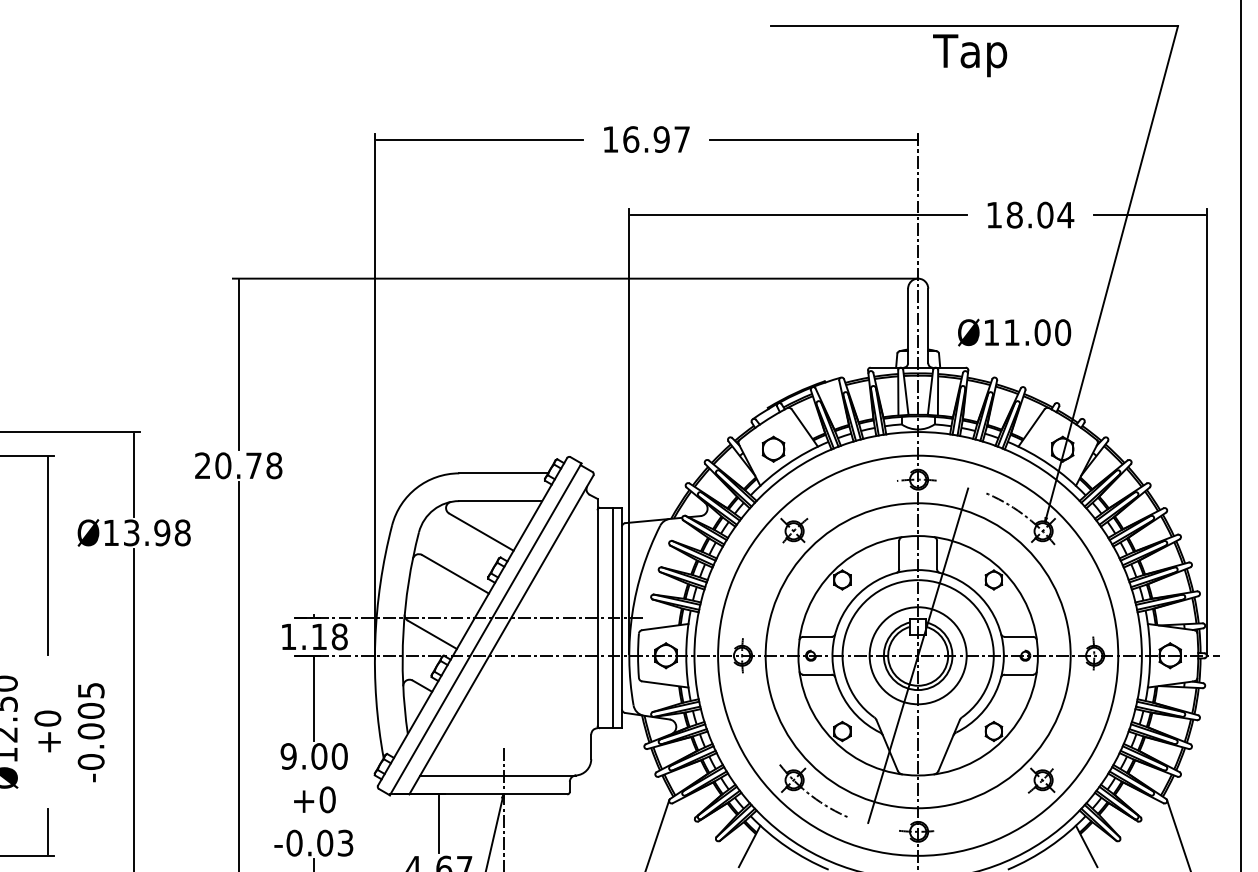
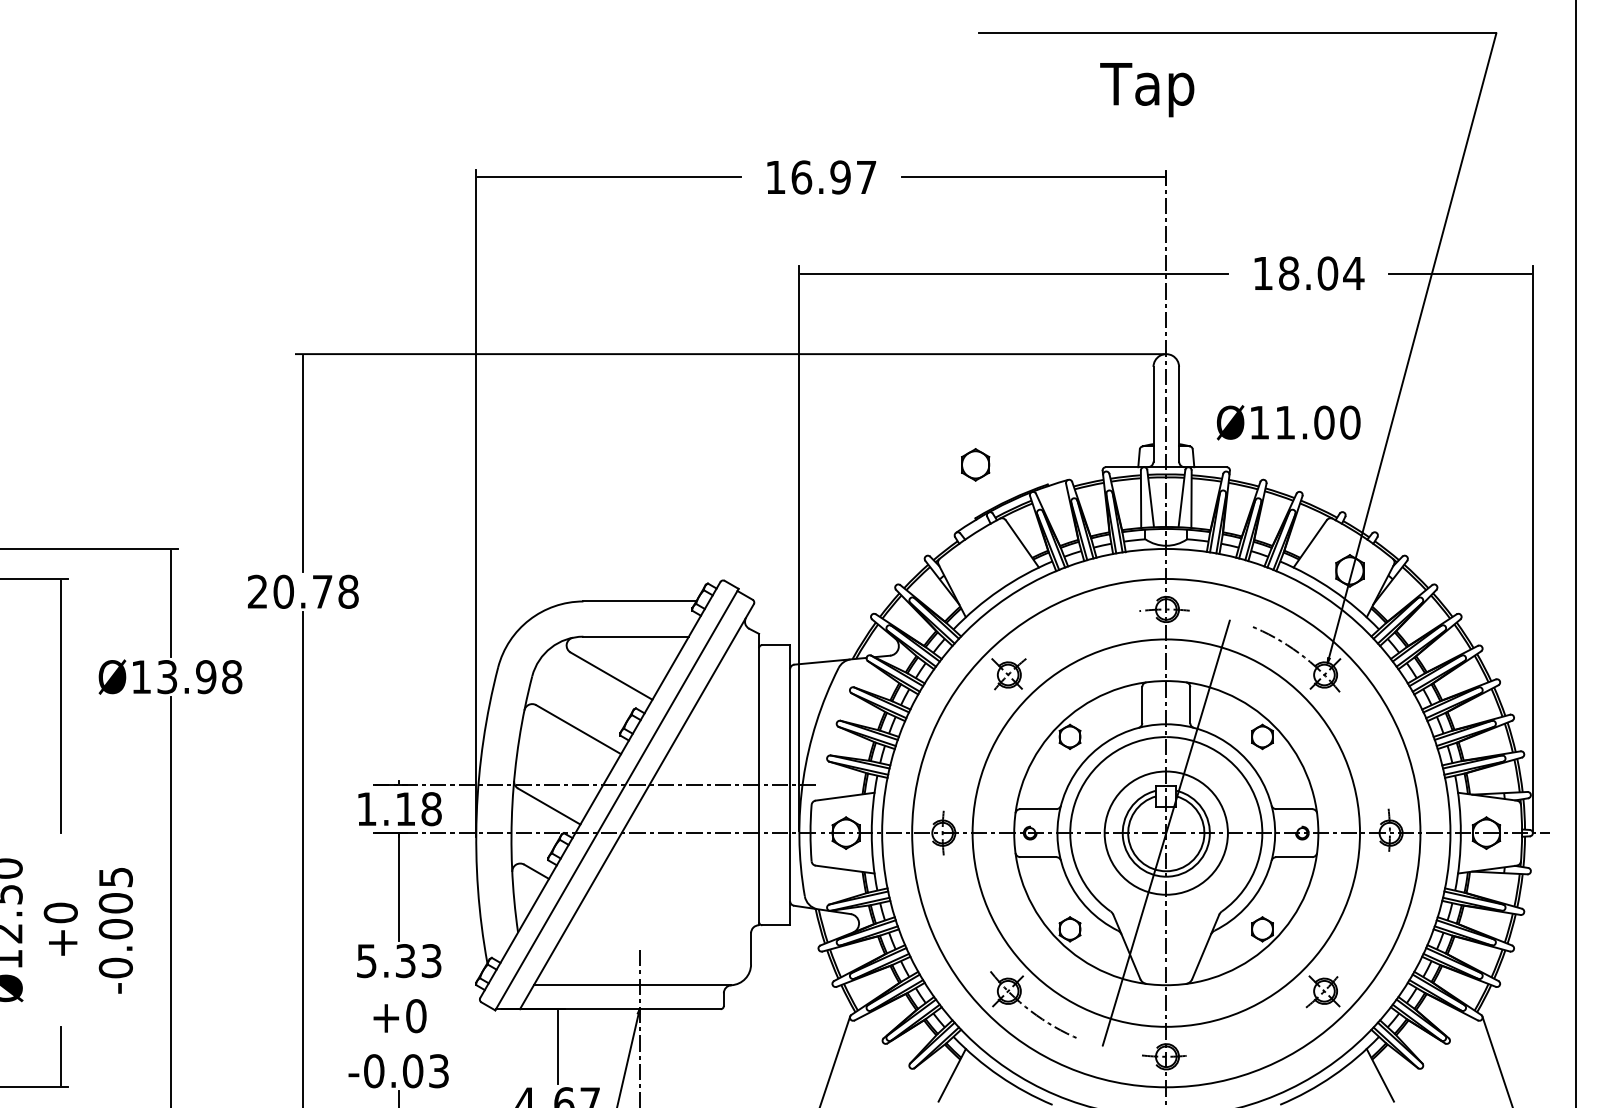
text: (970, 56) -> (1147, 90), moved
part: (773, 448) -> (975, 464), moved
line: (612, 618) -> (778, 785), removed
text: (313, 756) -> (398, 961), 9.00 -> 5.33

